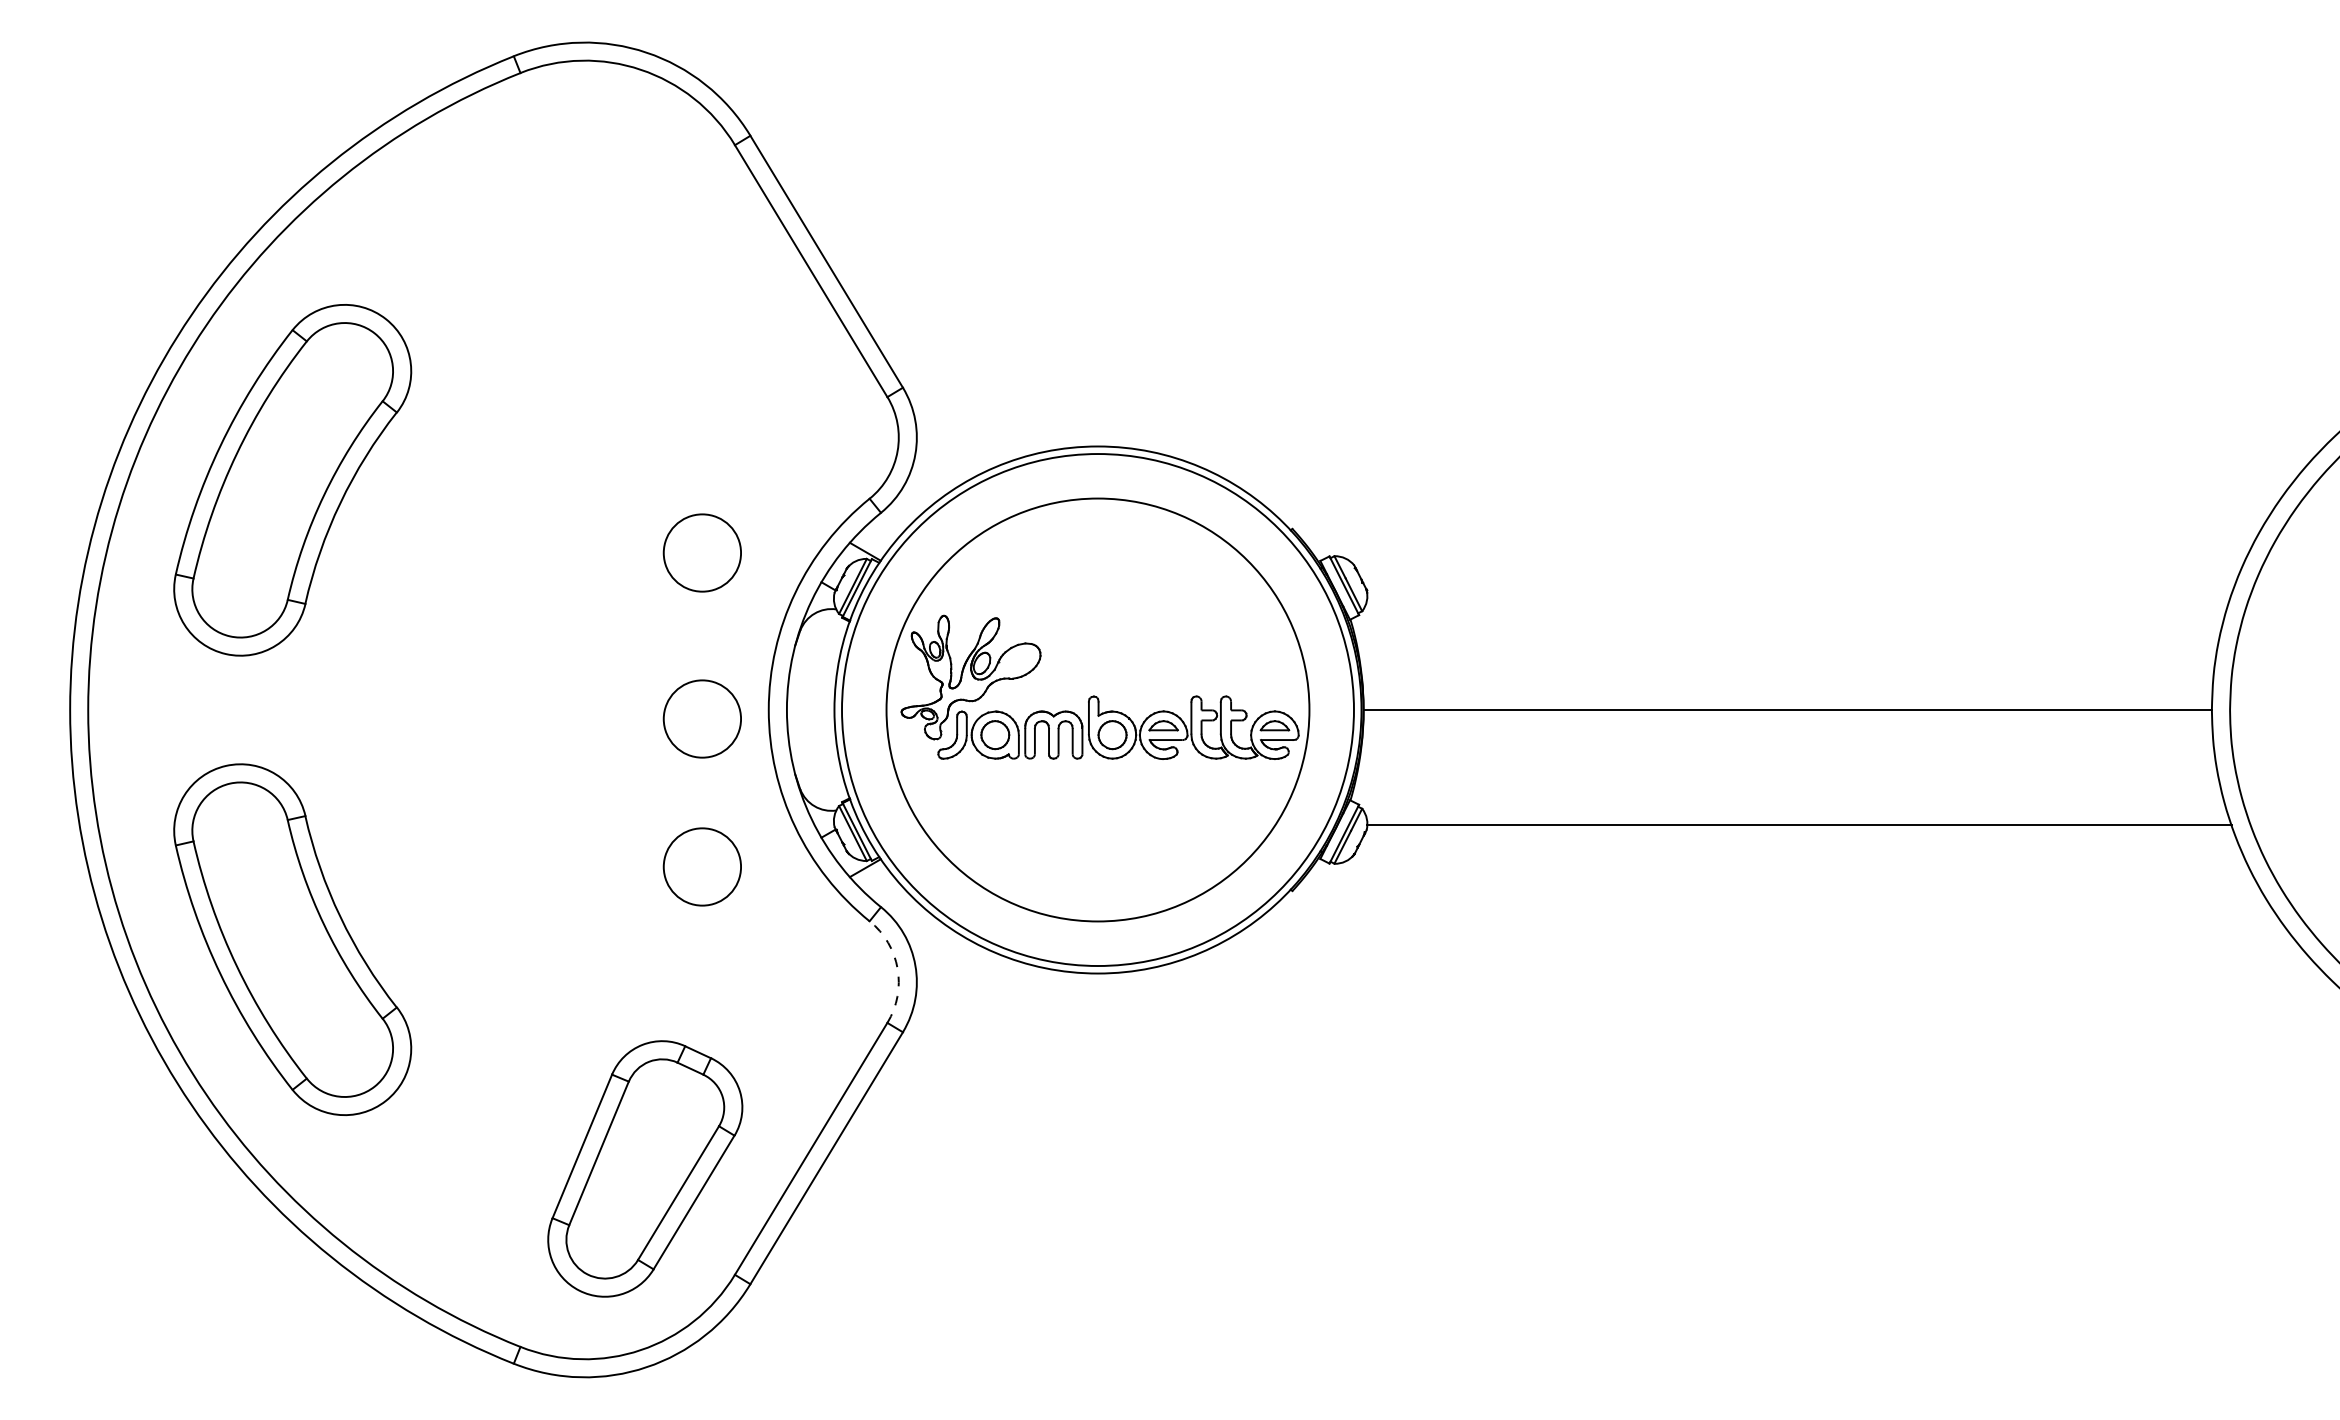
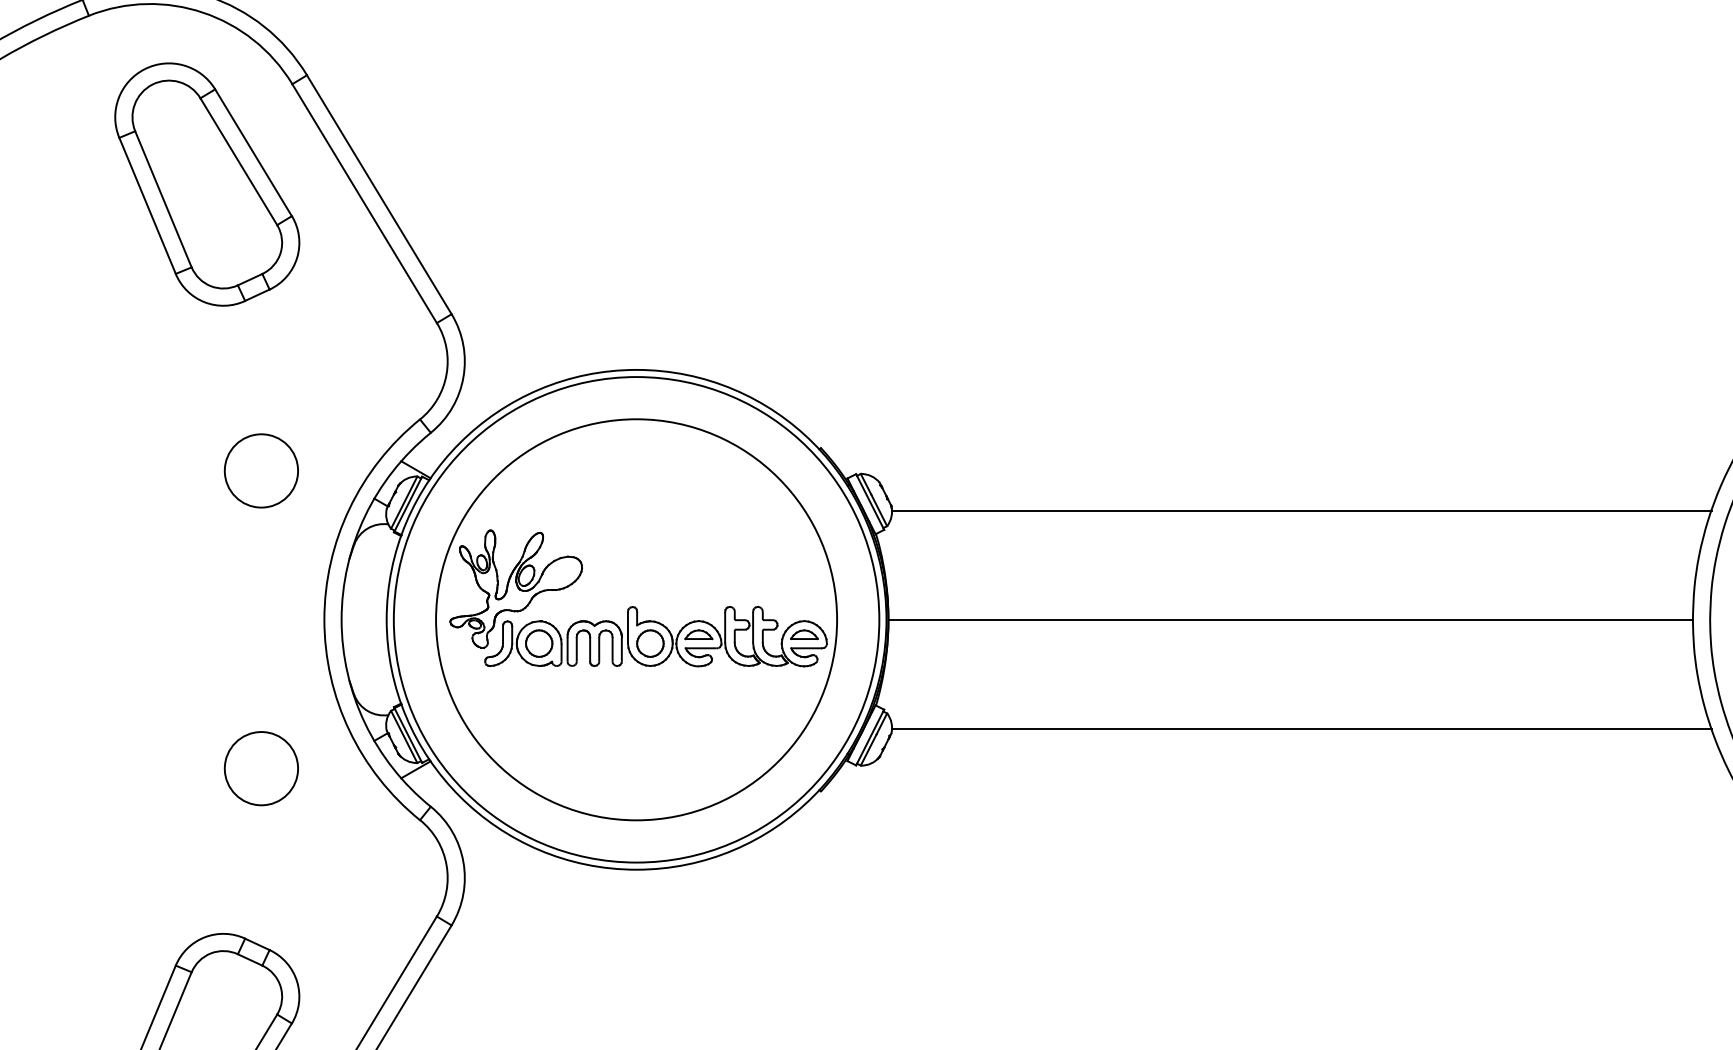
part: (645, 250) -> (207, 184), added
line: (1799, 595) -> (1301, 511), added
circle: (701, 718) -> (260, 627), removed
arc: (897, 968) -> (446, 864), dashed -> solid

